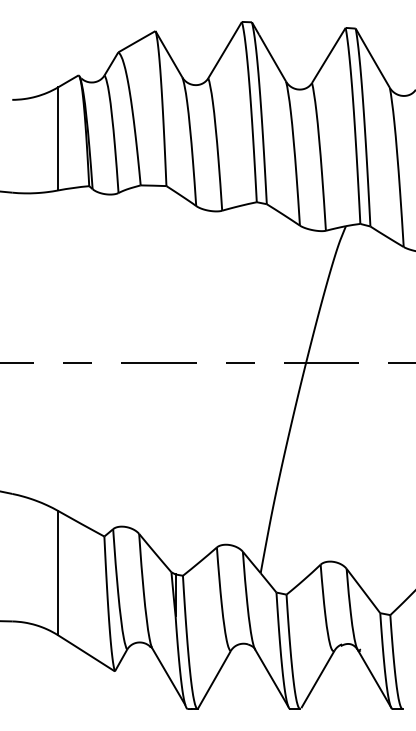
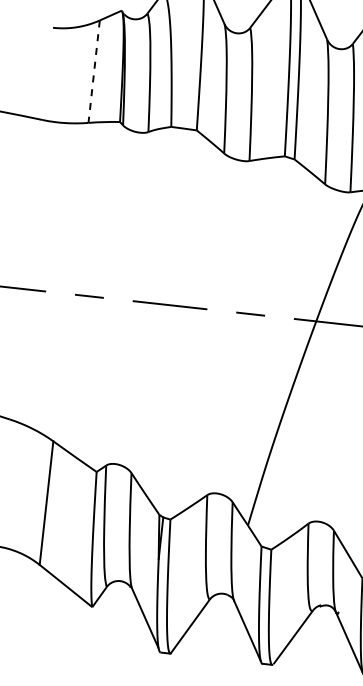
line: (57, 138) -> (93, 71), solid -> dashed

